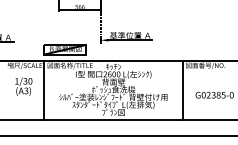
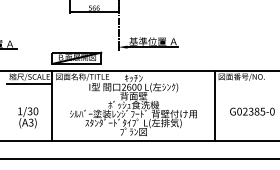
line: (24, 72) -> (28, 84), added
text: (24, 86) -> (28, 117), moved

